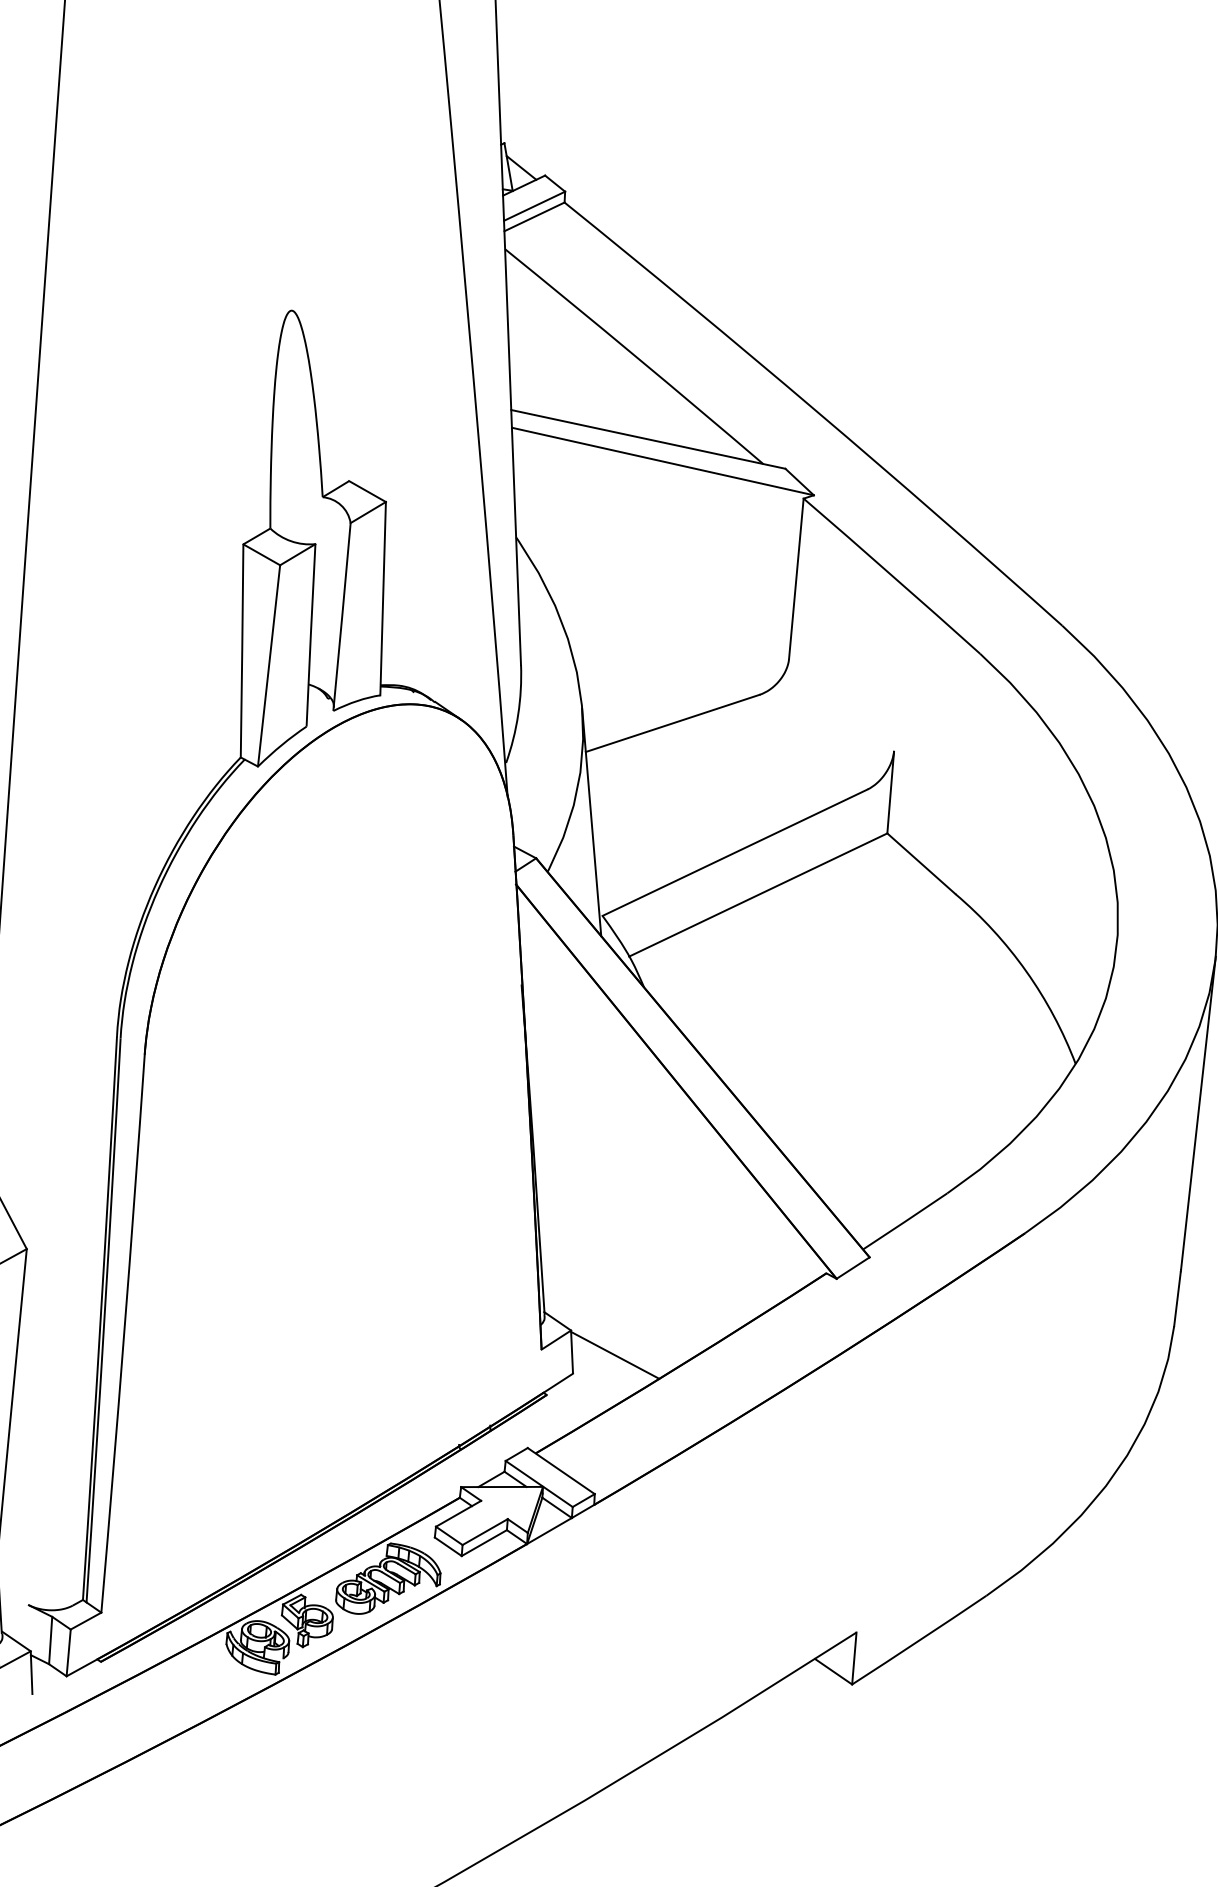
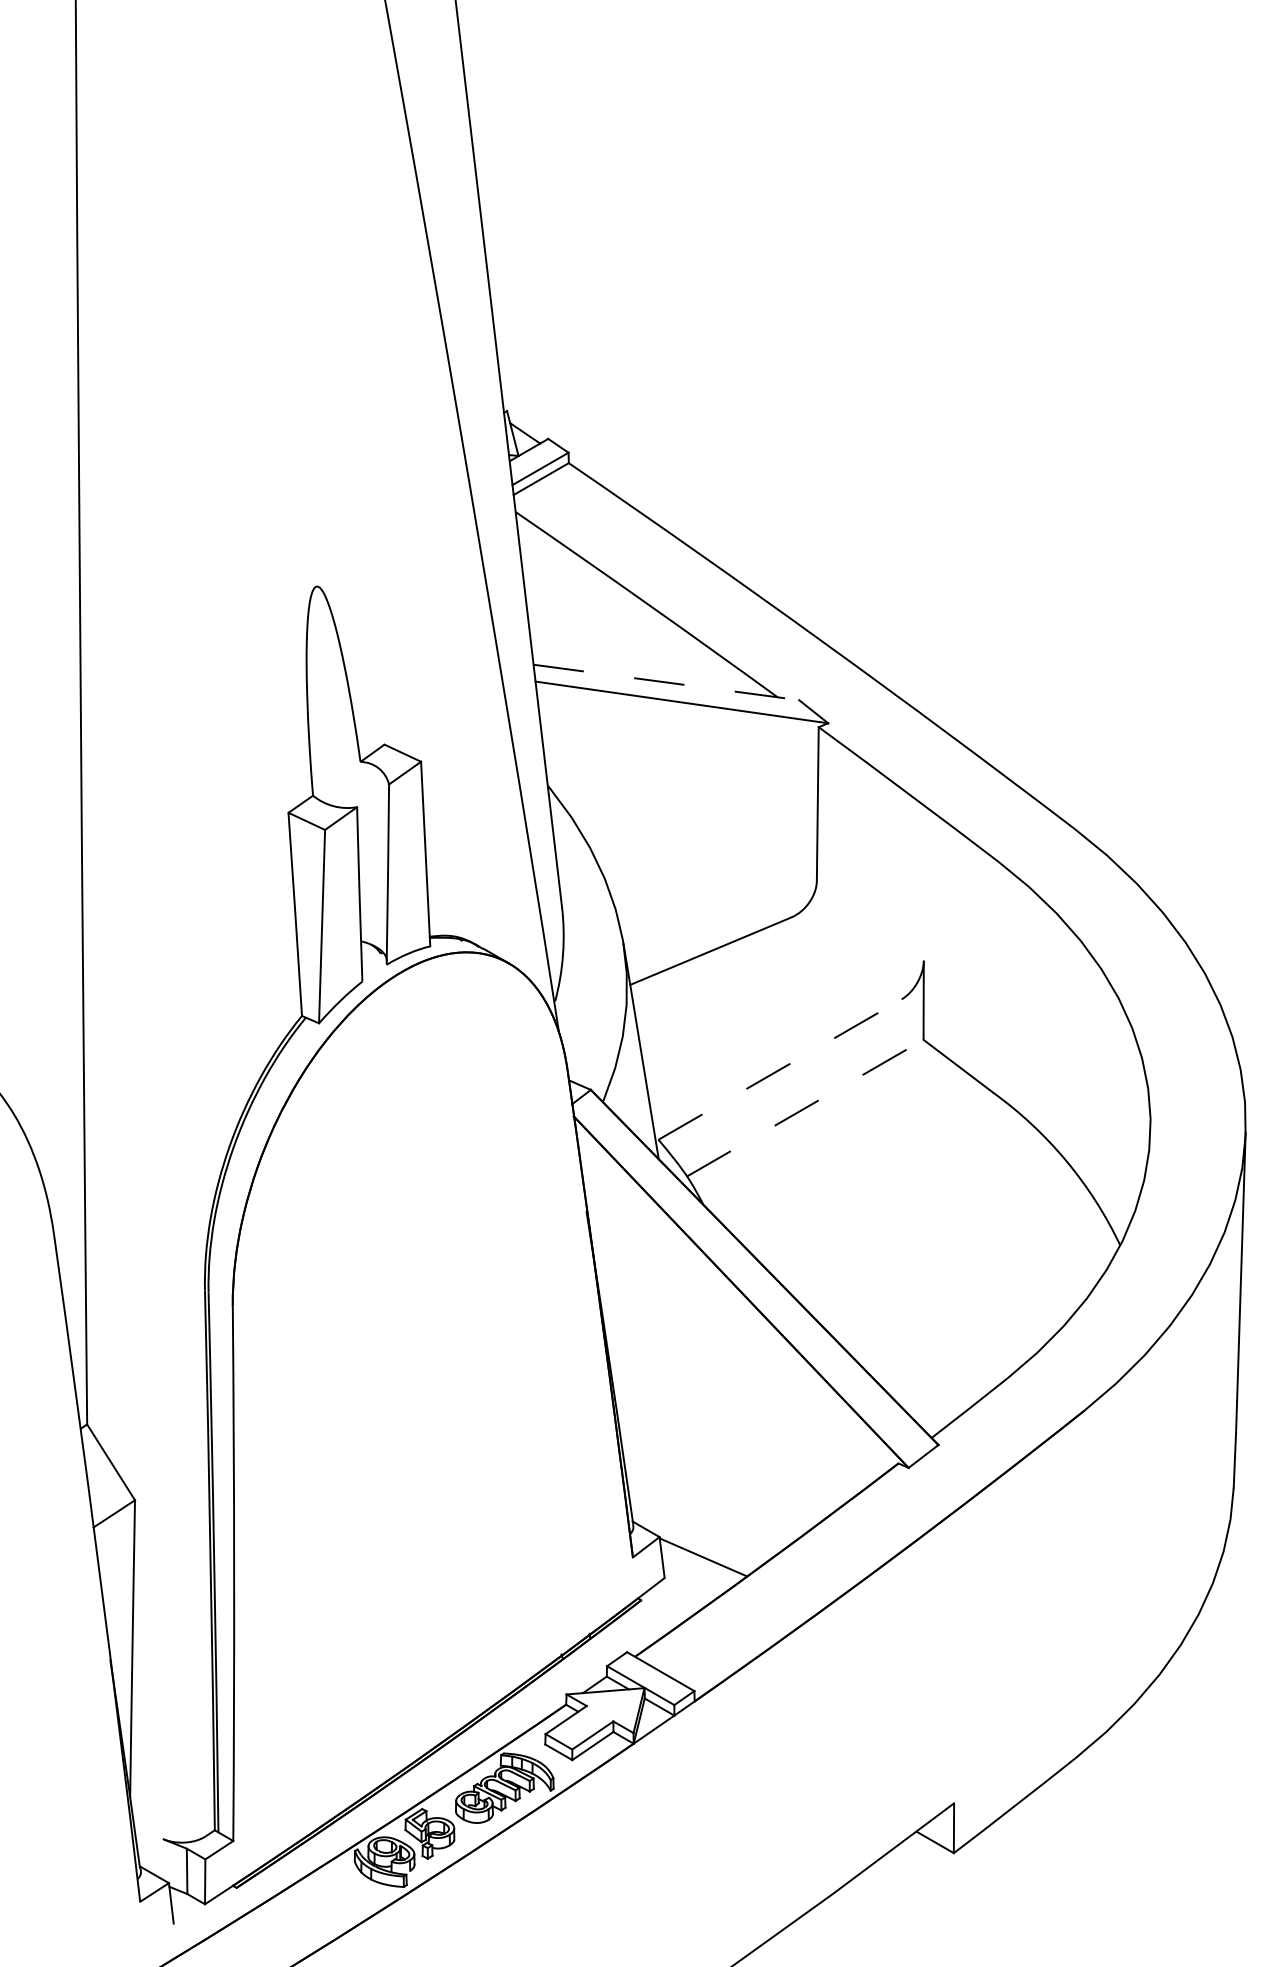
line: (648, 439) -> (666, 682), solid -> dashed
line: (735, 852) -> (780, 1069), solid -> dashed
line: (758, 895) -> (805, 1108), solid -> dashed

